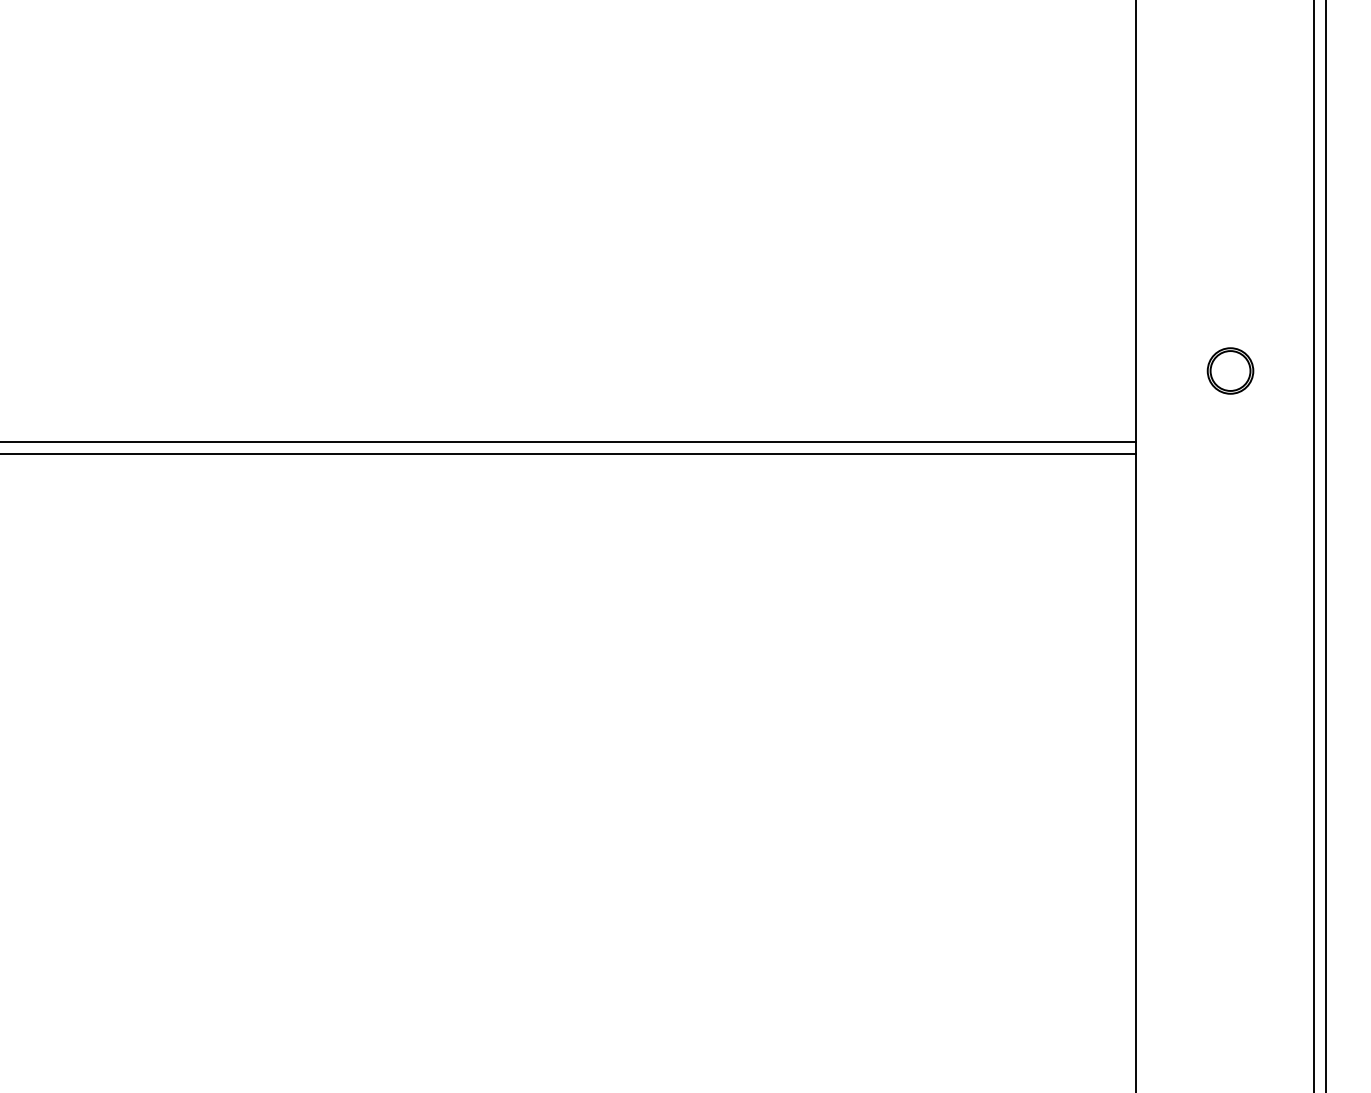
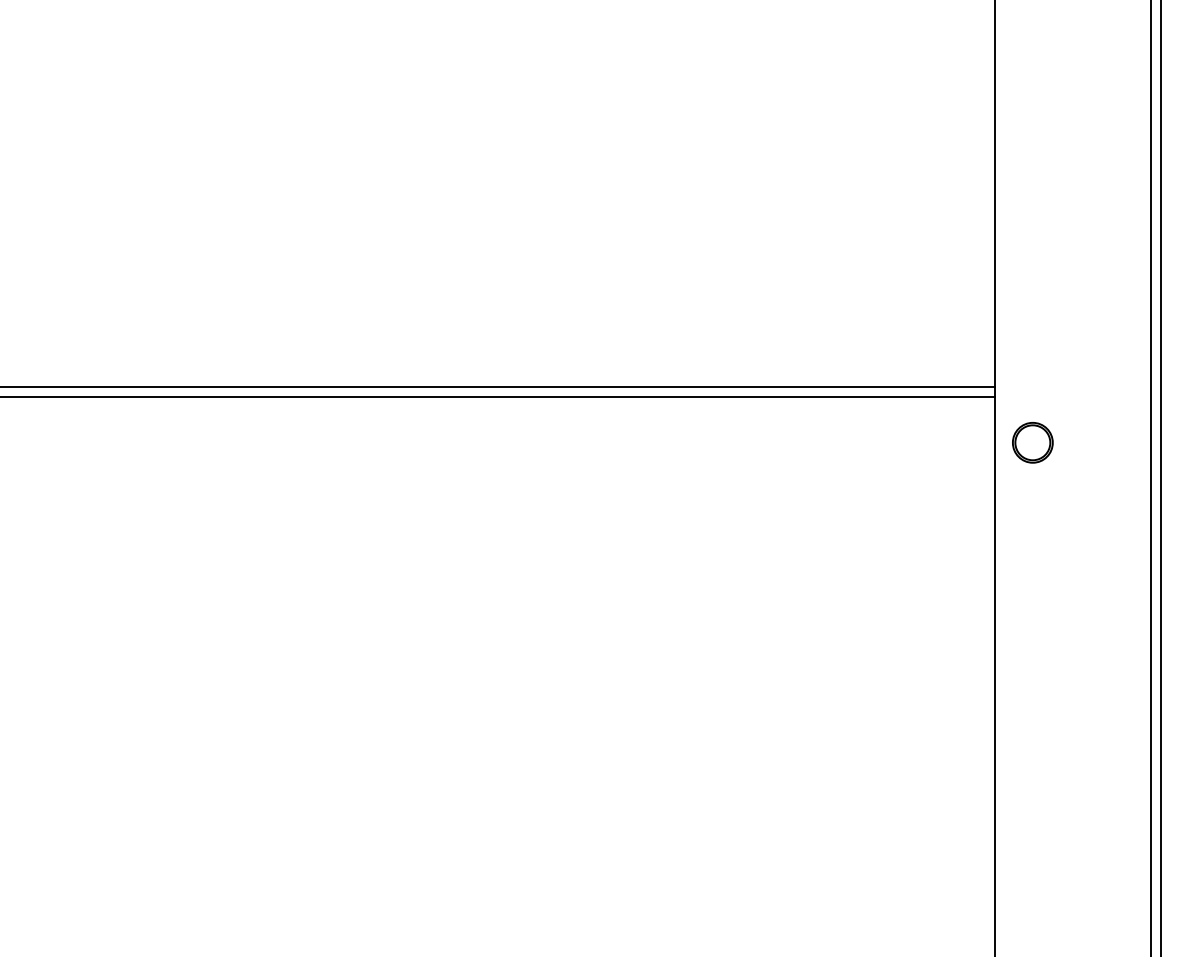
part: (1230, 370) -> (1032, 442), moved

